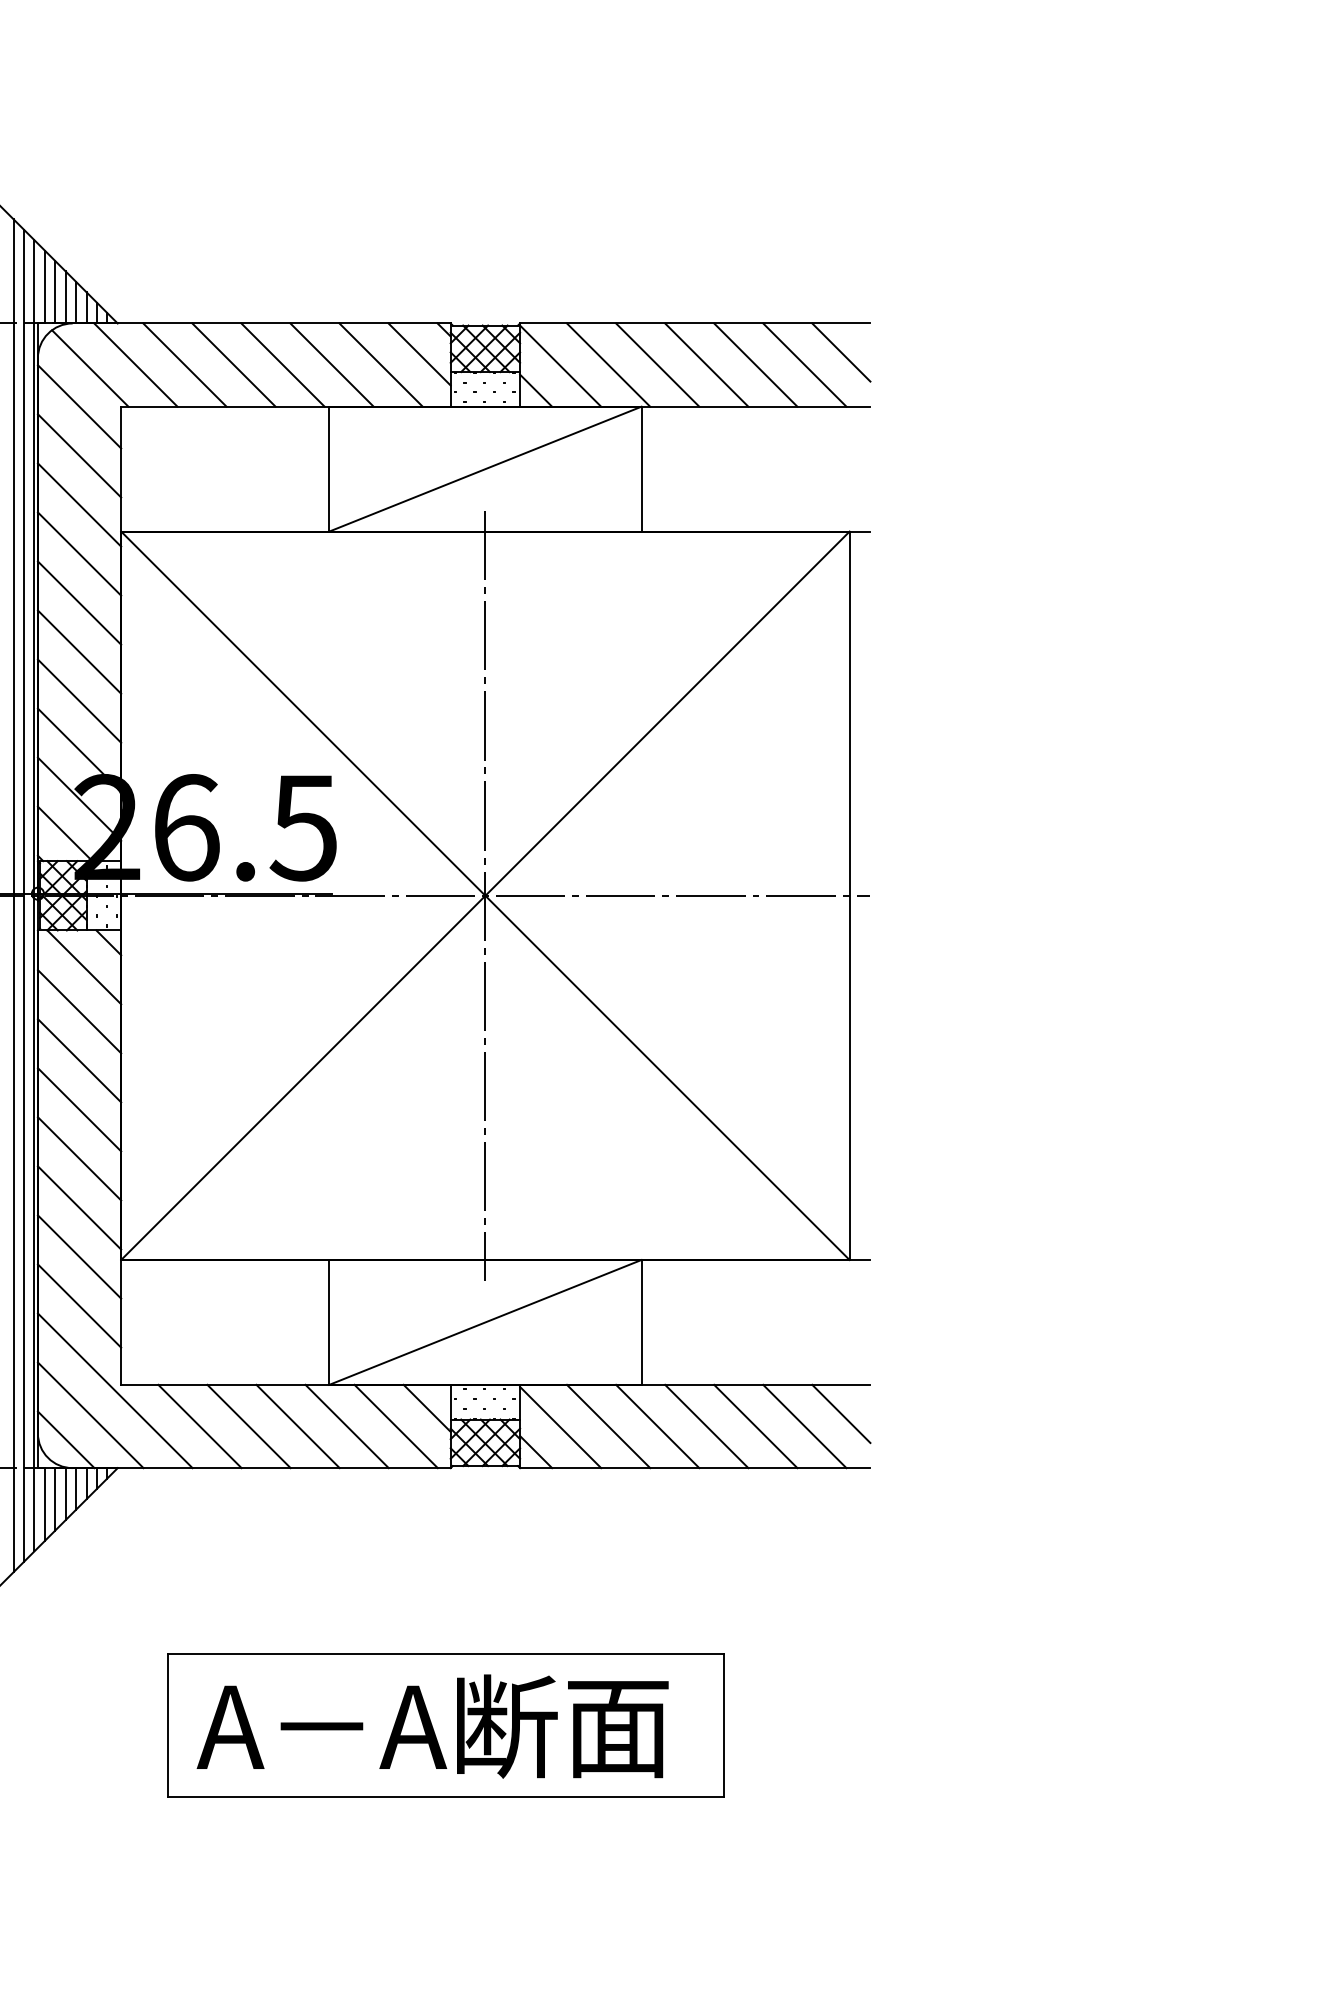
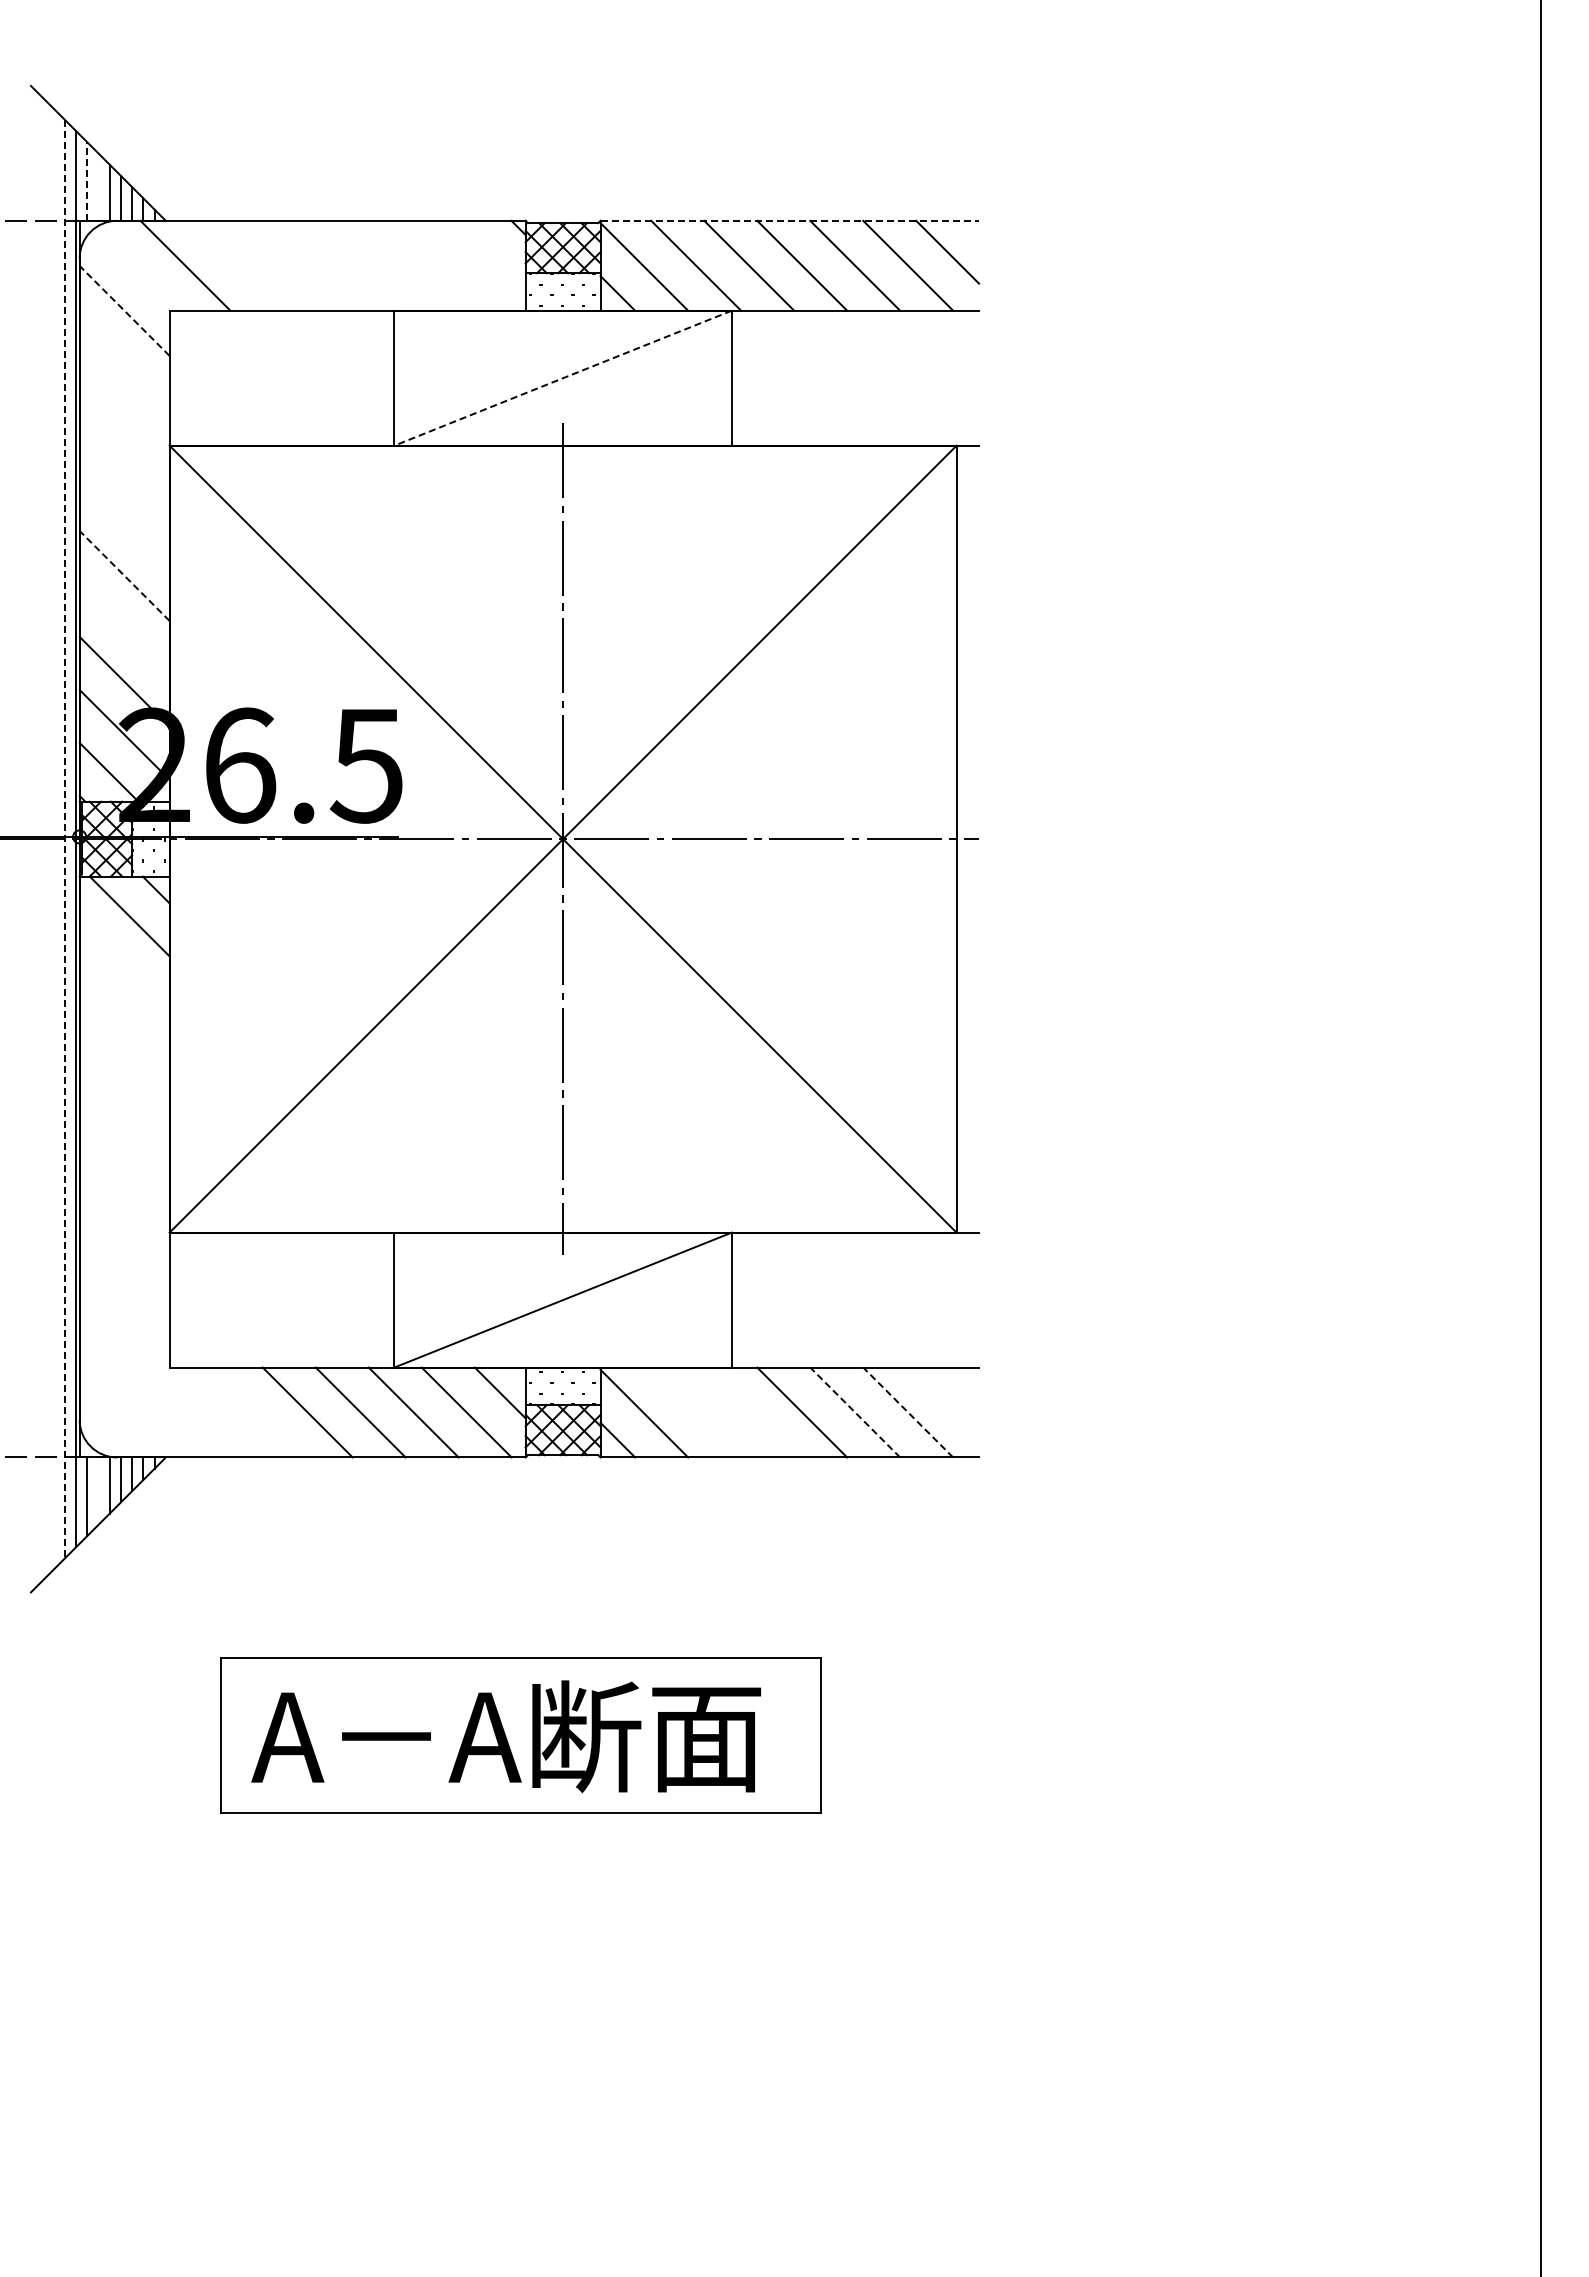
line: (45, 286) -> (87, 180), solid -> dashed
line: (55, 291) -> (98, 186), removed
line: (695, 323) -> (790, 220), solid -> dashed
line: (419, 353) -> (491, 253), removed
line: (184, 364) -> (238, 265), removed
line: (234, 364) -> (291, 265), removed
line: (283, 364) -> (344, 265), removed
line: (332, 364) -> (397, 265), removed
line: (381, 364) -> (450, 265), removed
line: (89, 368) -> (135, 269), removed
line: (79, 406) -> (124, 310), solid -> dashed
line: (79, 455) -> (124, 363), removed
line: (485, 469) -> (563, 378), solid -> dashed
line: (79, 504) -> (124, 416), removed
line: (79, 553) -> (124, 469), removed
line: (79, 602) -> (124, 522), removed
line: (79, 651) -> (124, 575), solid -> dashed
line: (79, 700) -> (124, 628), removed
line: (13, 895) -> (53, 838), removed
line: (23, 896) -> (64, 839), solid -> dashed
line: (79, 1011) -> (124, 964), removed
line: (79, 1060) -> (124, 1017), removed
line: (79, 1109) -> (124, 1070), removed
line: (79, 1158) -> (124, 1123), removed
line: (79, 1208) -> (124, 1176), removed
line: (79, 1257) -> (124, 1229), removed
line: (79, 1306) -> (124, 1282), removed
line: (114, 1390) -> (162, 1373), removed
line: (841, 1413) -> (947, 1398), removed
line: (90, 1415) -> (136, 1400), removed
line: (199, 1426) -> (254, 1412), removed
line: (608, 1426) -> (696, 1412), removed
line: (657, 1426) -> (749, 1412), removed
line: (756, 1426) -> (855, 1412), solid -> dashed
line: (805, 1426) -> (908, 1412), solid -> dashed
line: (65, 1439) -> (109, 1426), removed
line: (55, 1498) -> (98, 1490), removed

